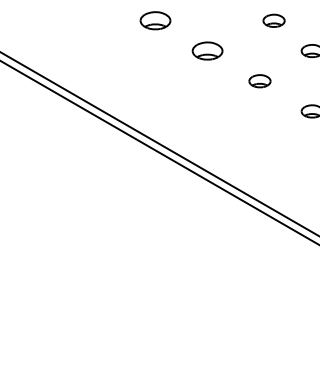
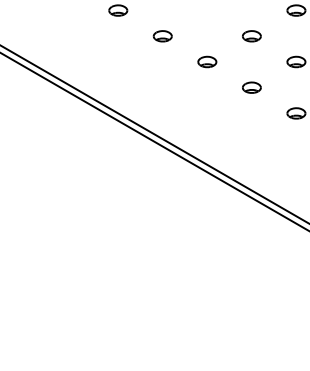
part: (155, 21) -> (162, 36), size x0.71
part: (273, 21) -> (251, 36), moved
part: (207, 50) -> (207, 61), size x0.71

